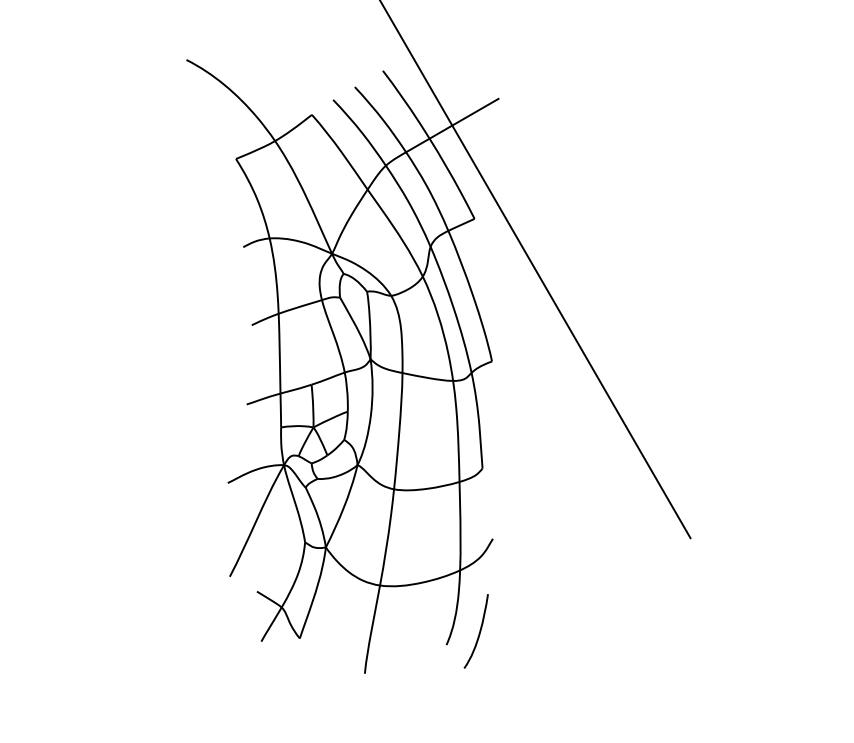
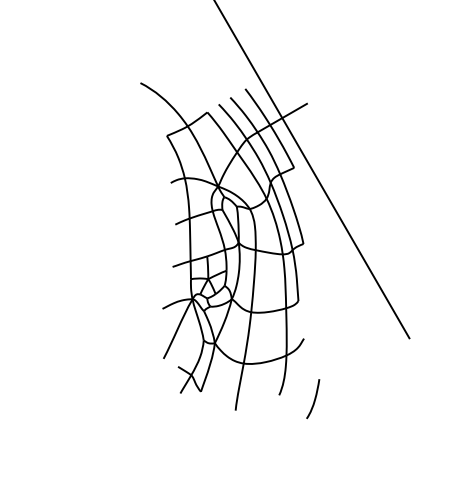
curve: (478, 632) -> (314, 399), moved

